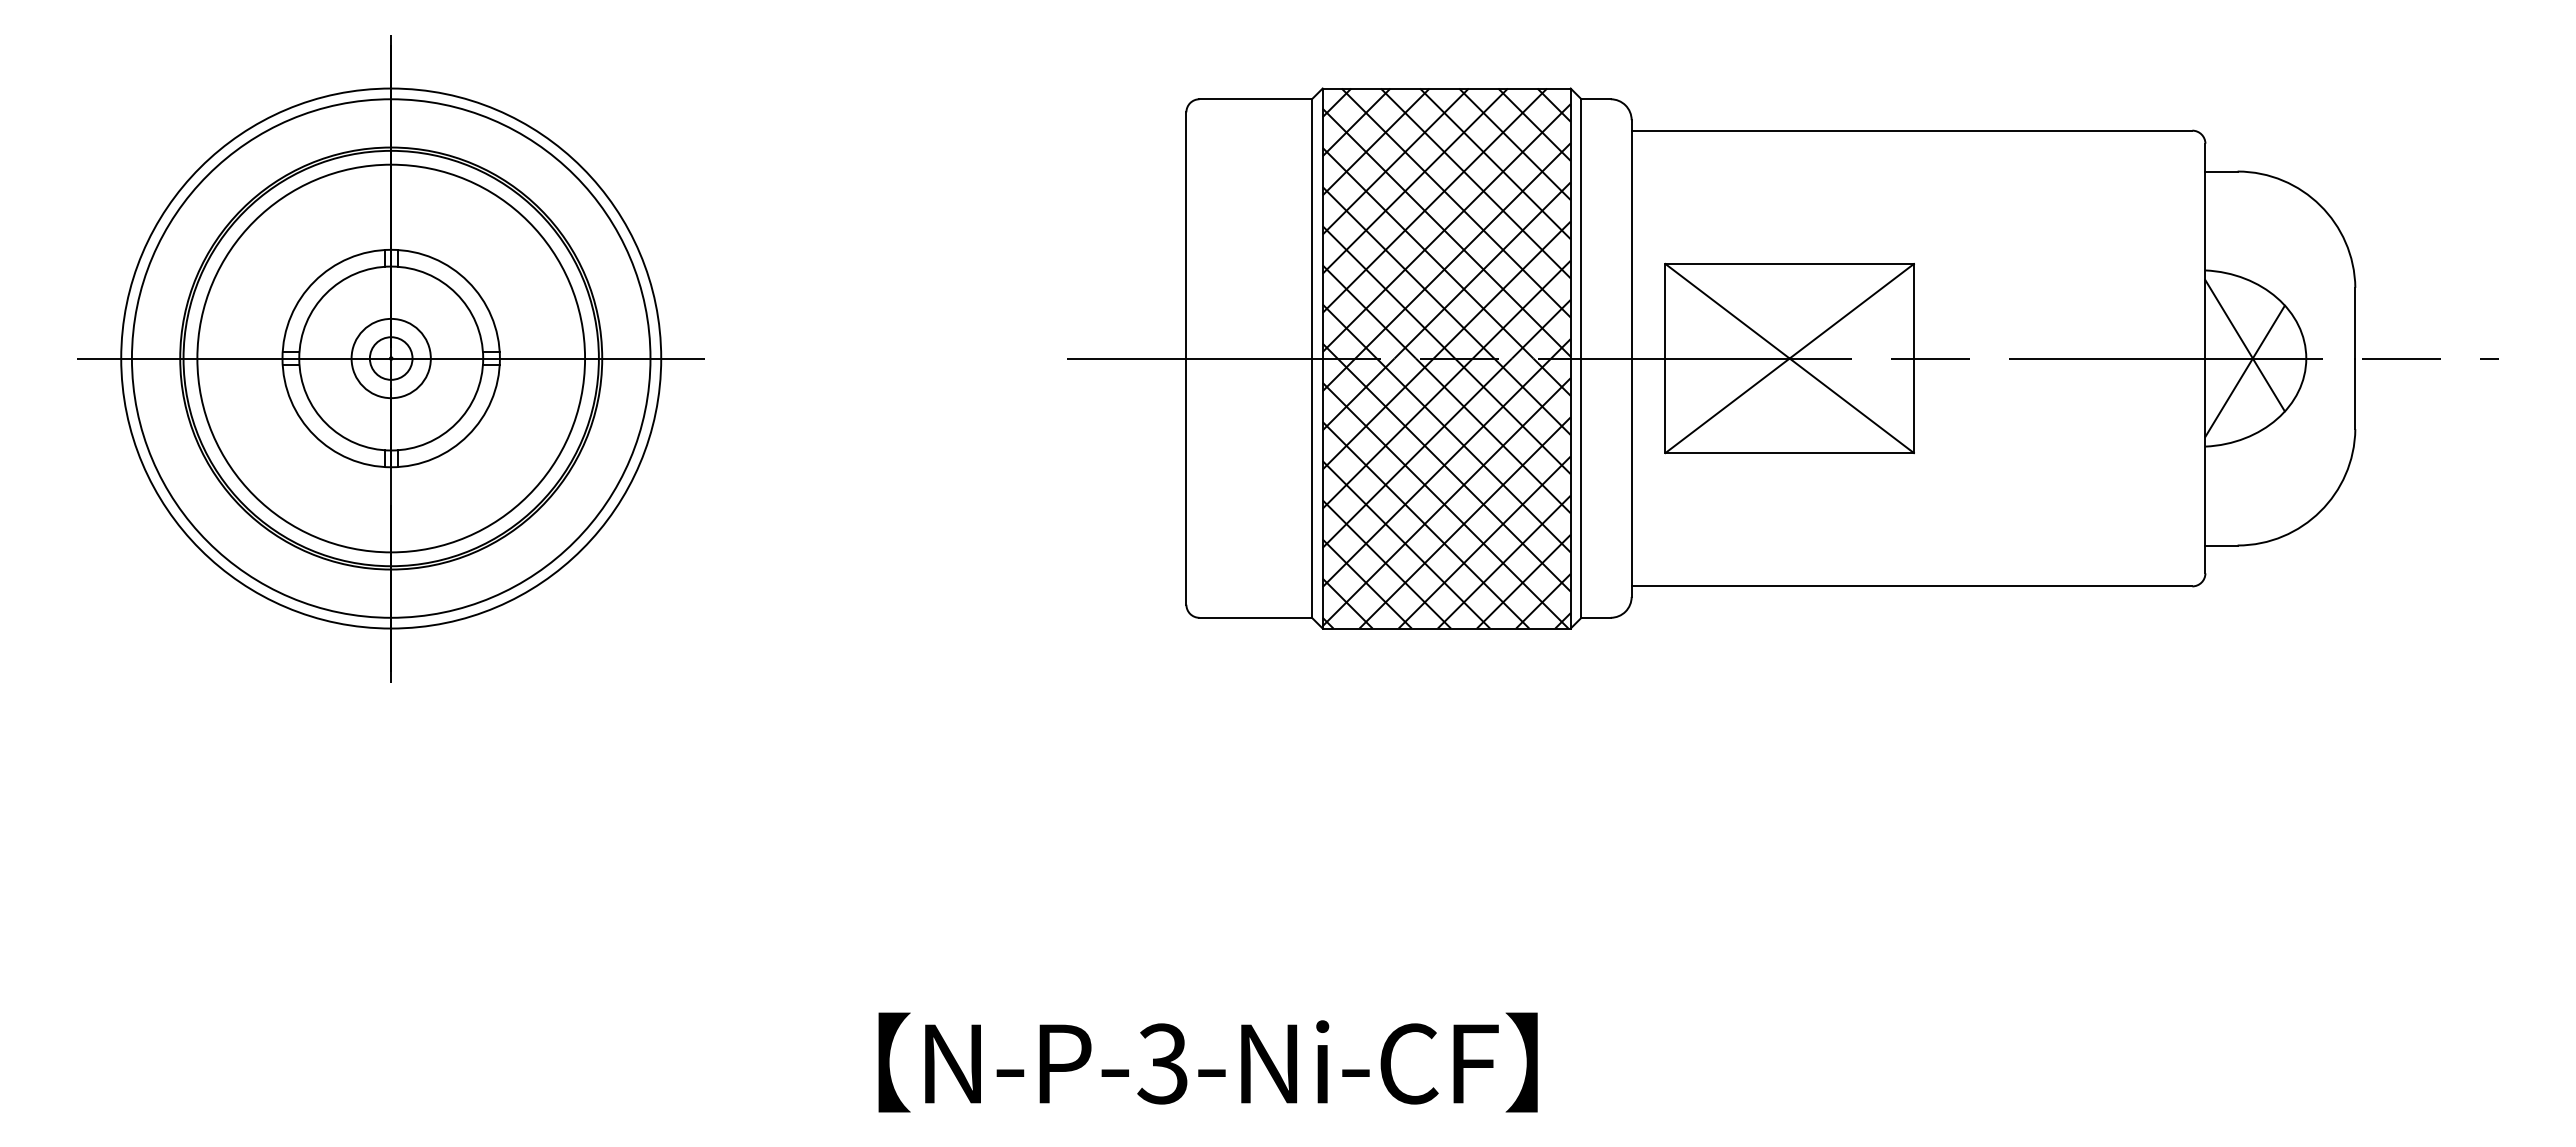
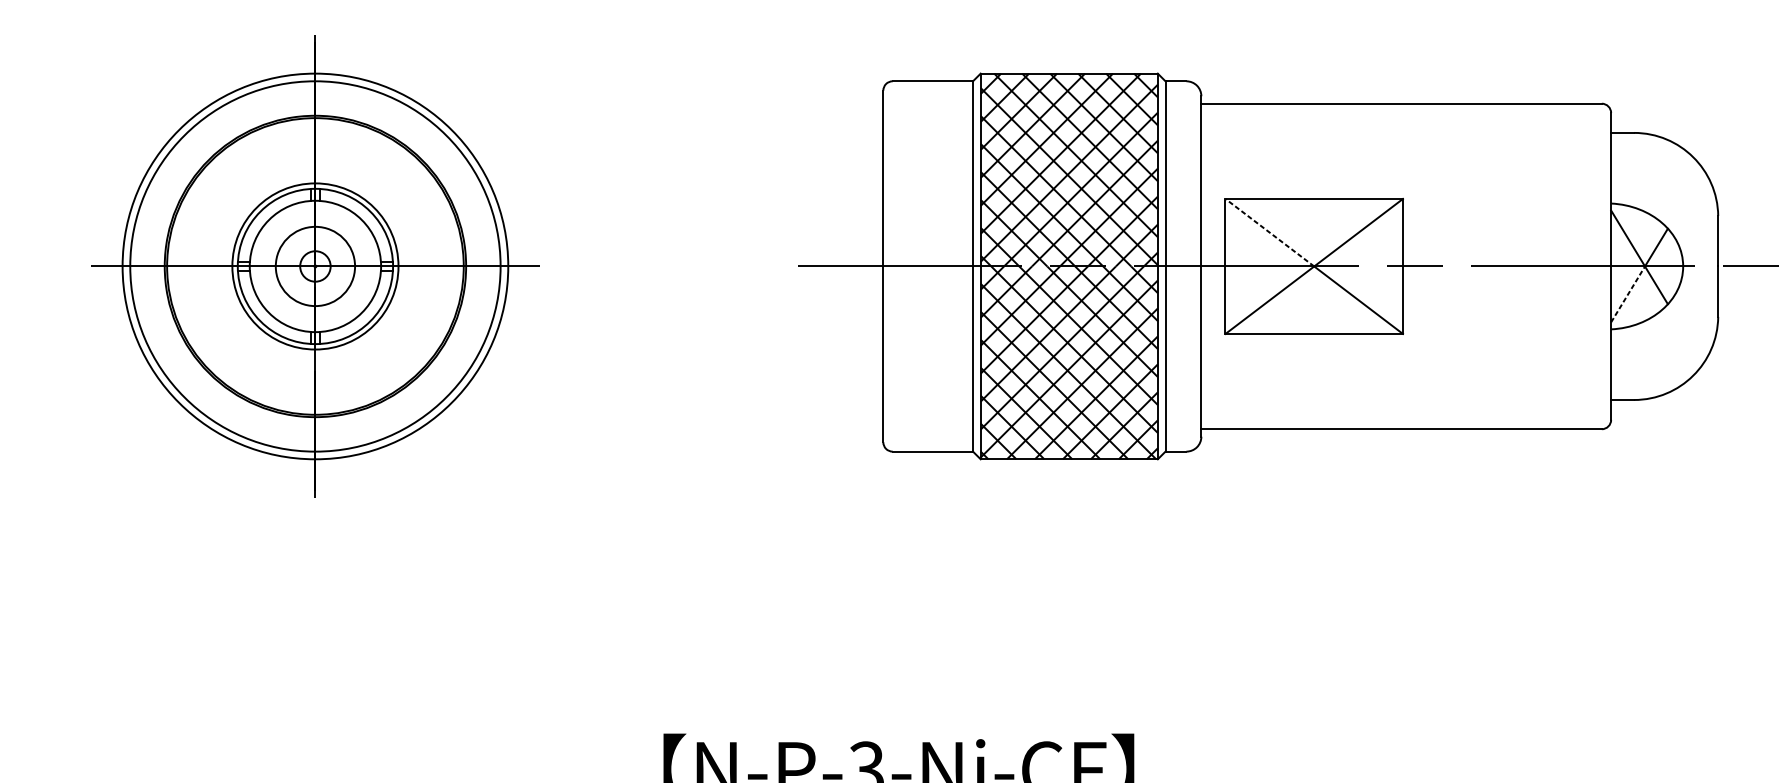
line: (1727, 310) -> (1269, 232), solid -> dashed
circle: (390, 358) -> (314, 266), size x1.4
circle: (391, 358) -> (315, 266), size x0.6
line: (2229, 397) -> (1628, 294), solid -> dashed

